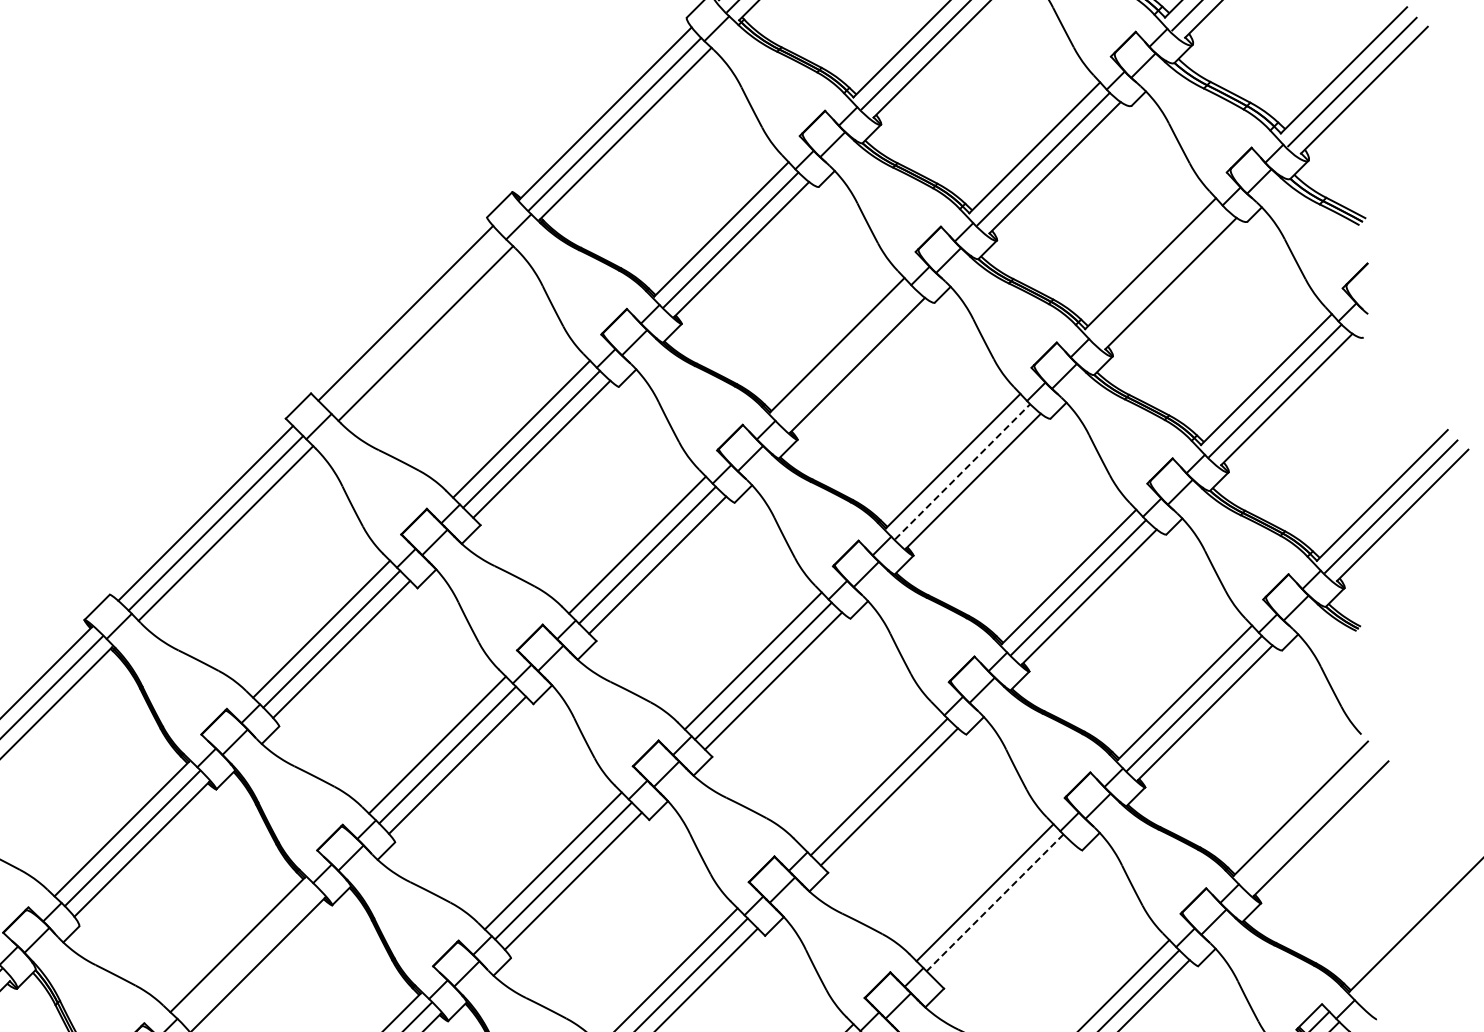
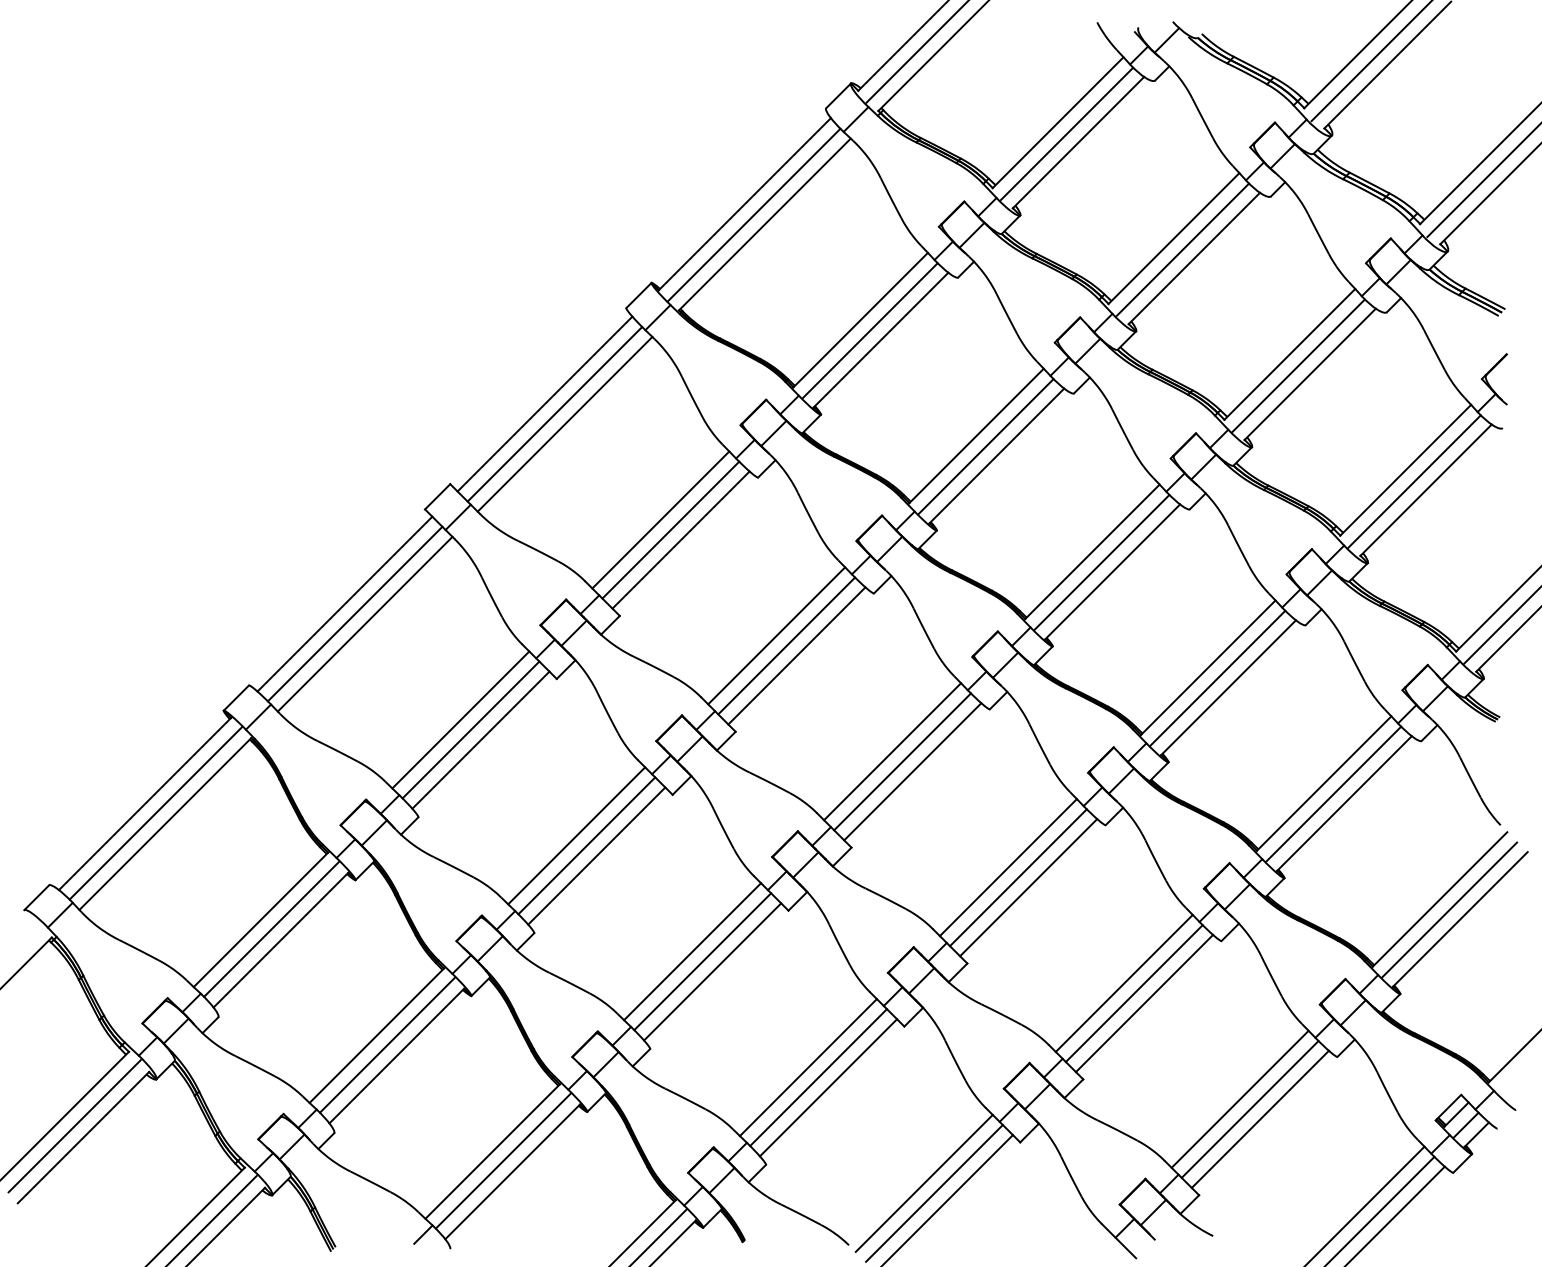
line: (1159, 274) -> (1298, 365), added
line: (415, 323) -> (554, 414), added
line: (846, 355) -> (985, 446), added
line: (962, 471) -> (1101, 562), dashed -> solid
line: (868, 776) -> (1007, 867), added
line: (1310, 818) -> (1449, 909), added
line: (995, 902) -> (1134, 993), dashed -> solid
line: (1005, 912) -> (1144, 1003), added
line: (248, 953) -> (387, 1044), added

